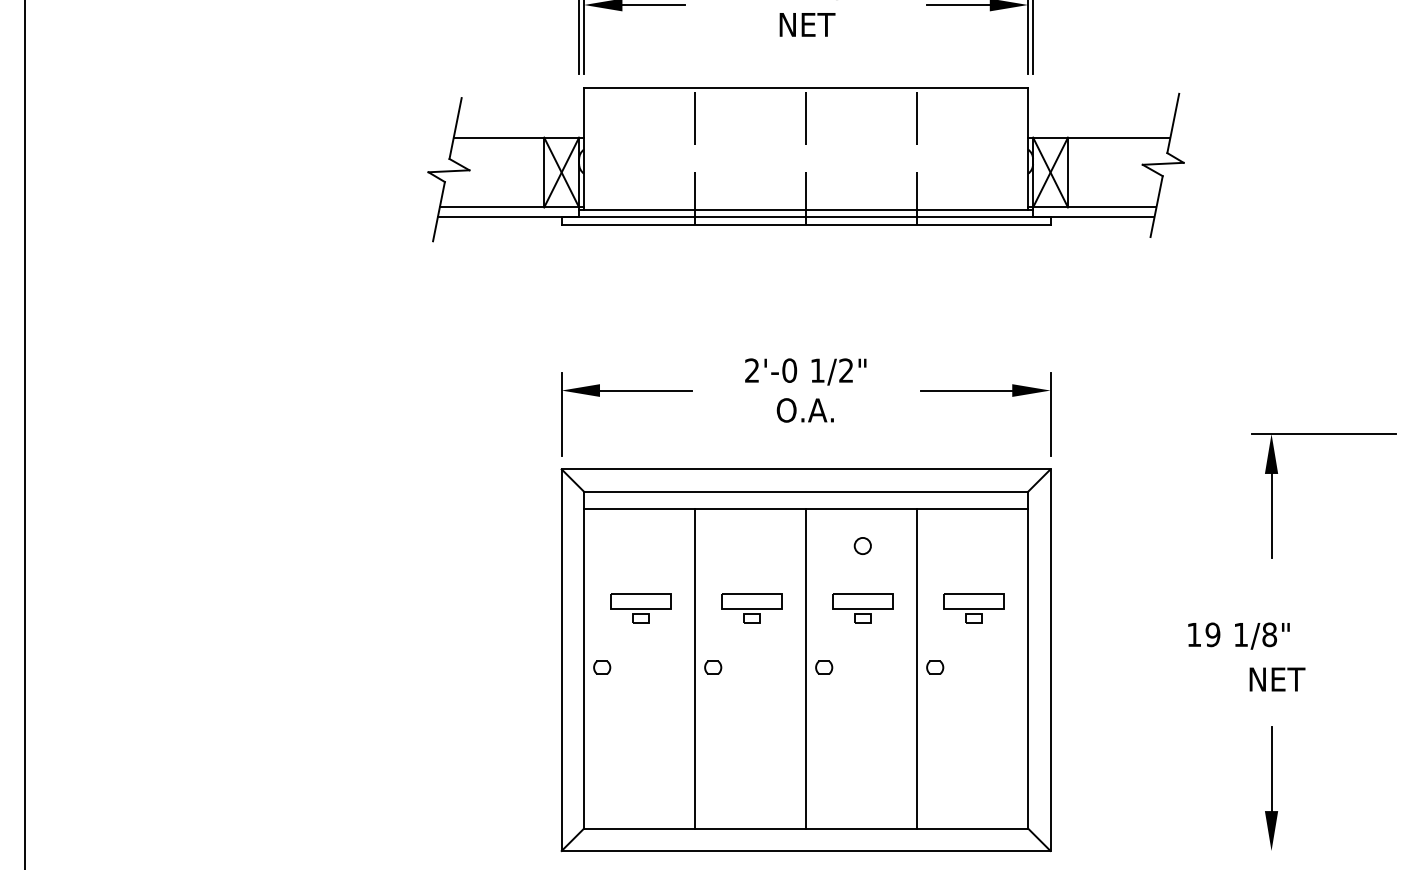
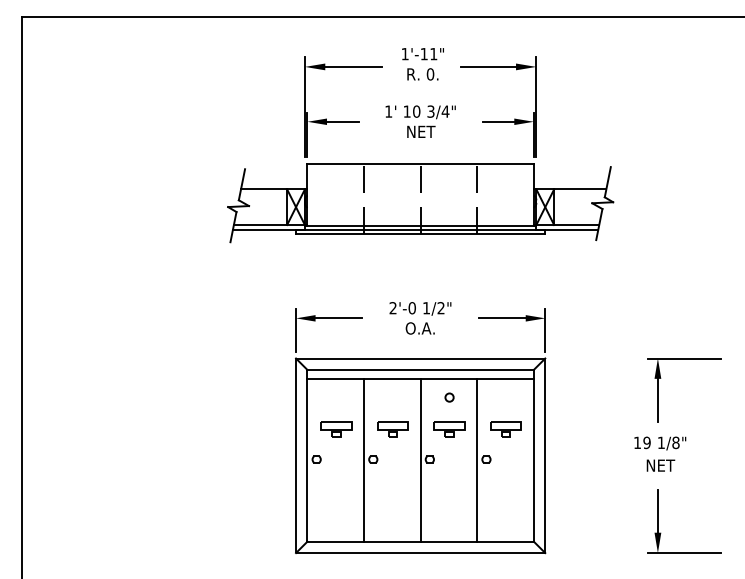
part: (1278, 473) -> (661, 378), moved
text: (1239, 636) -> (660, 443), moved
line: (1323, 851) -> (684, 553), added

